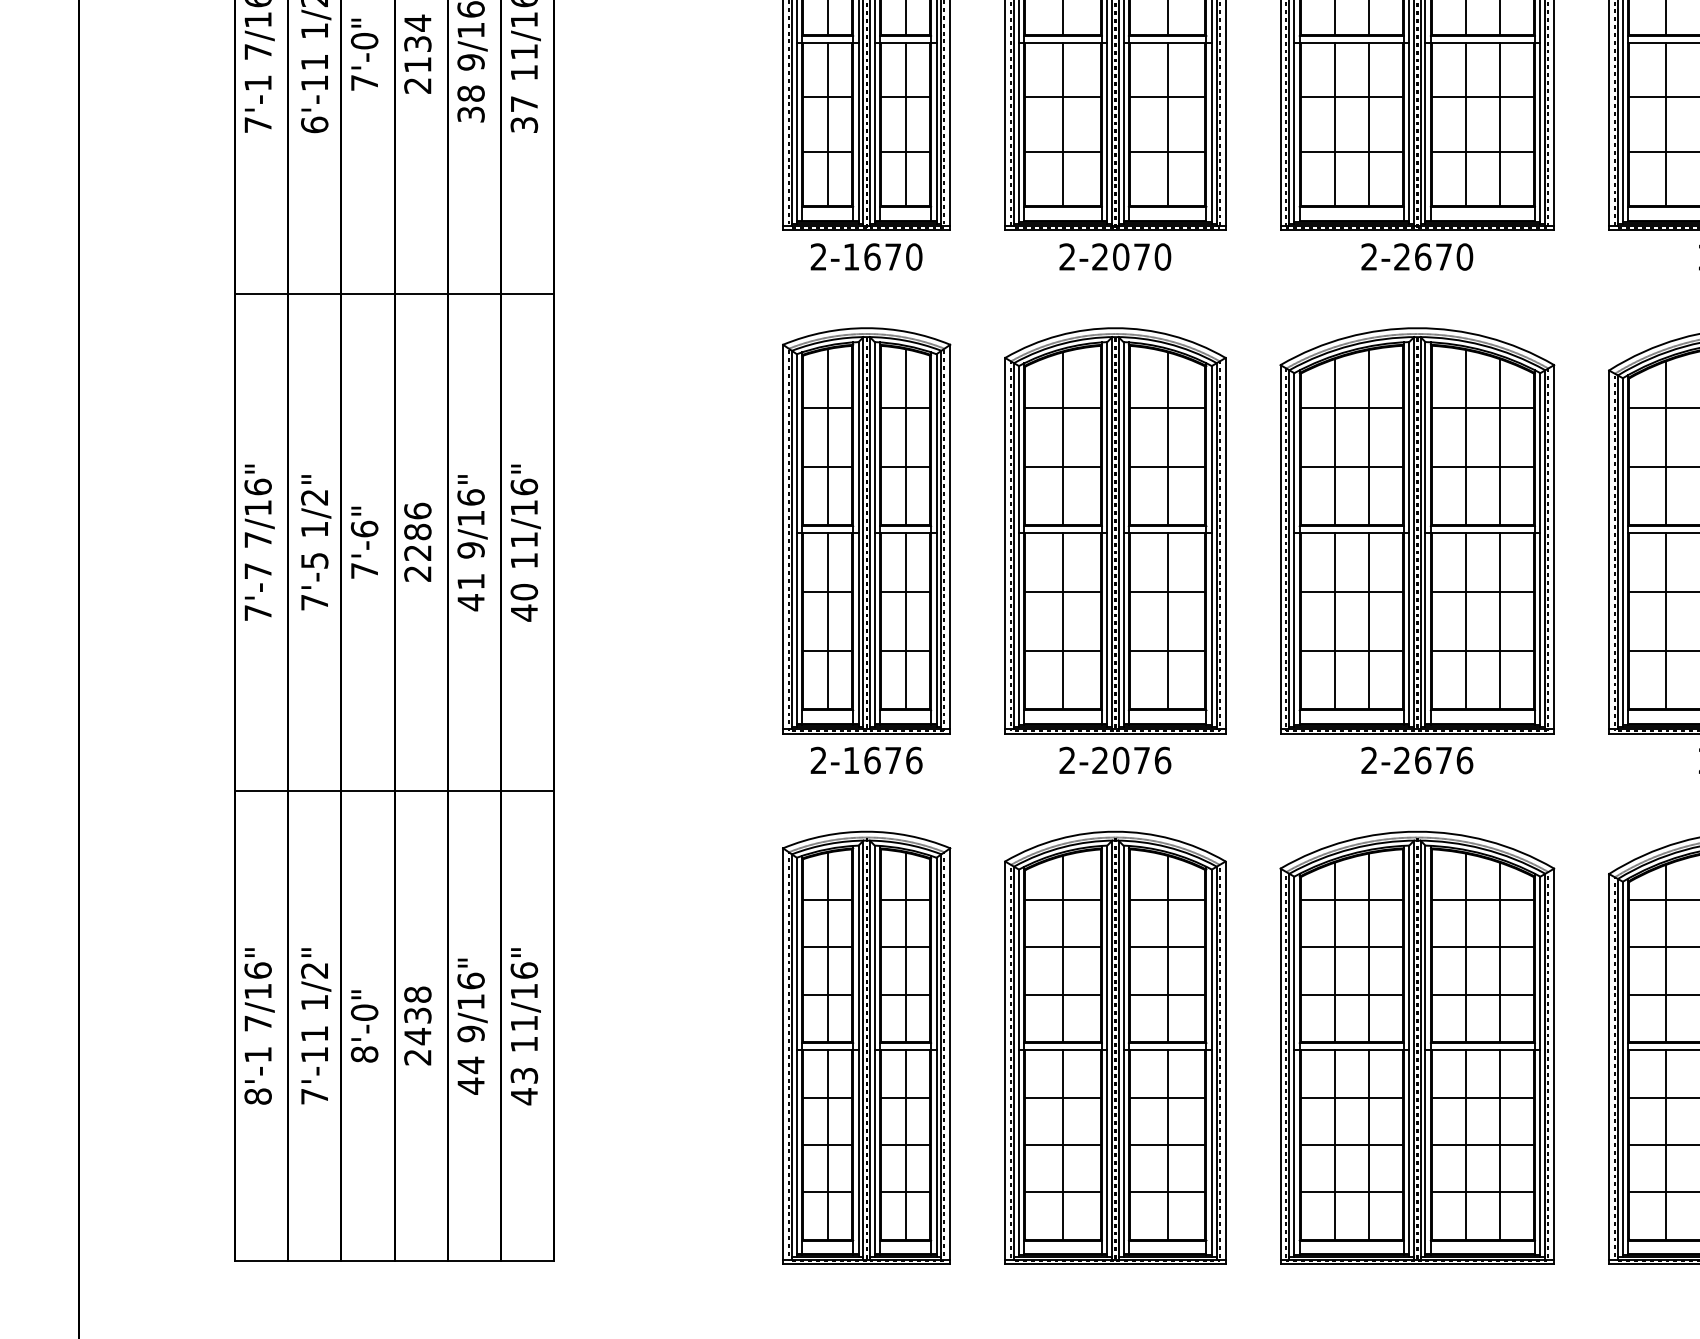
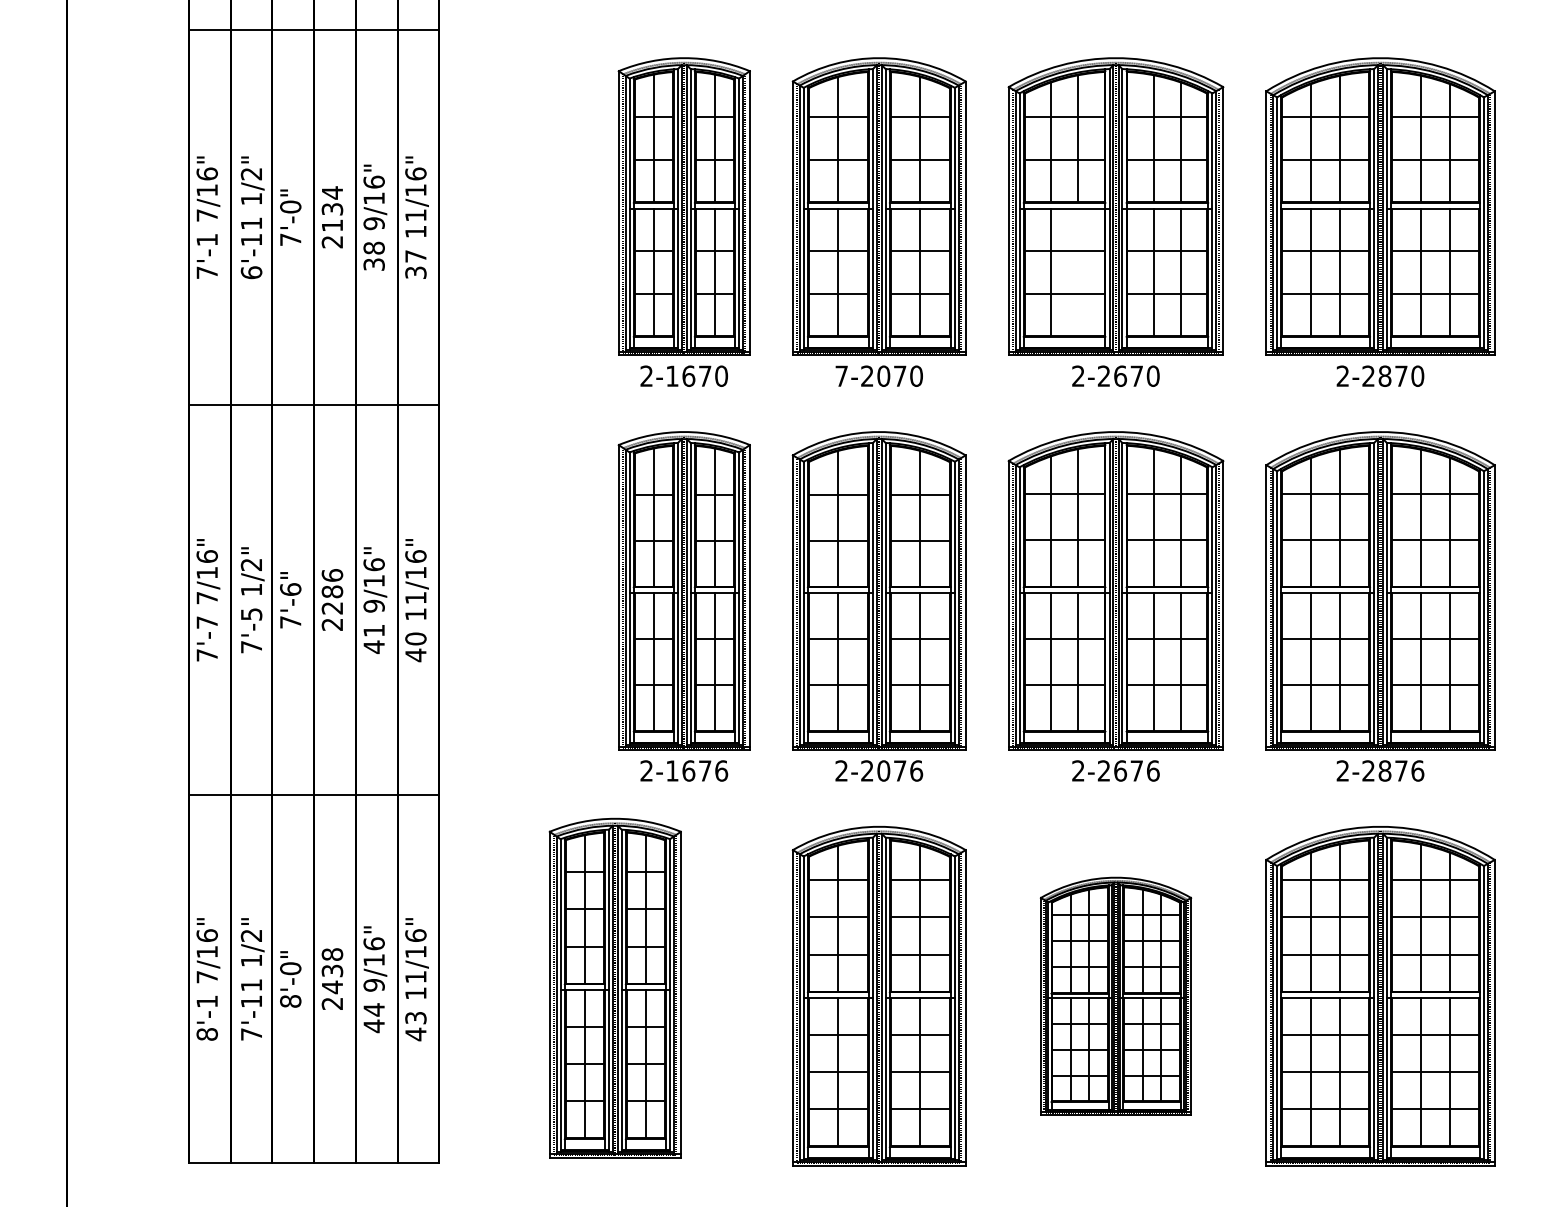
line: (1368, 124) -> (1077, 272), removed
text: (1067, 256) -> (841, 375), 2-2070 -> 7-2070
part: (865, 1046) -> (614, 987), moved
part: (1416, 1048) -> (1115, 996), size x0.7

